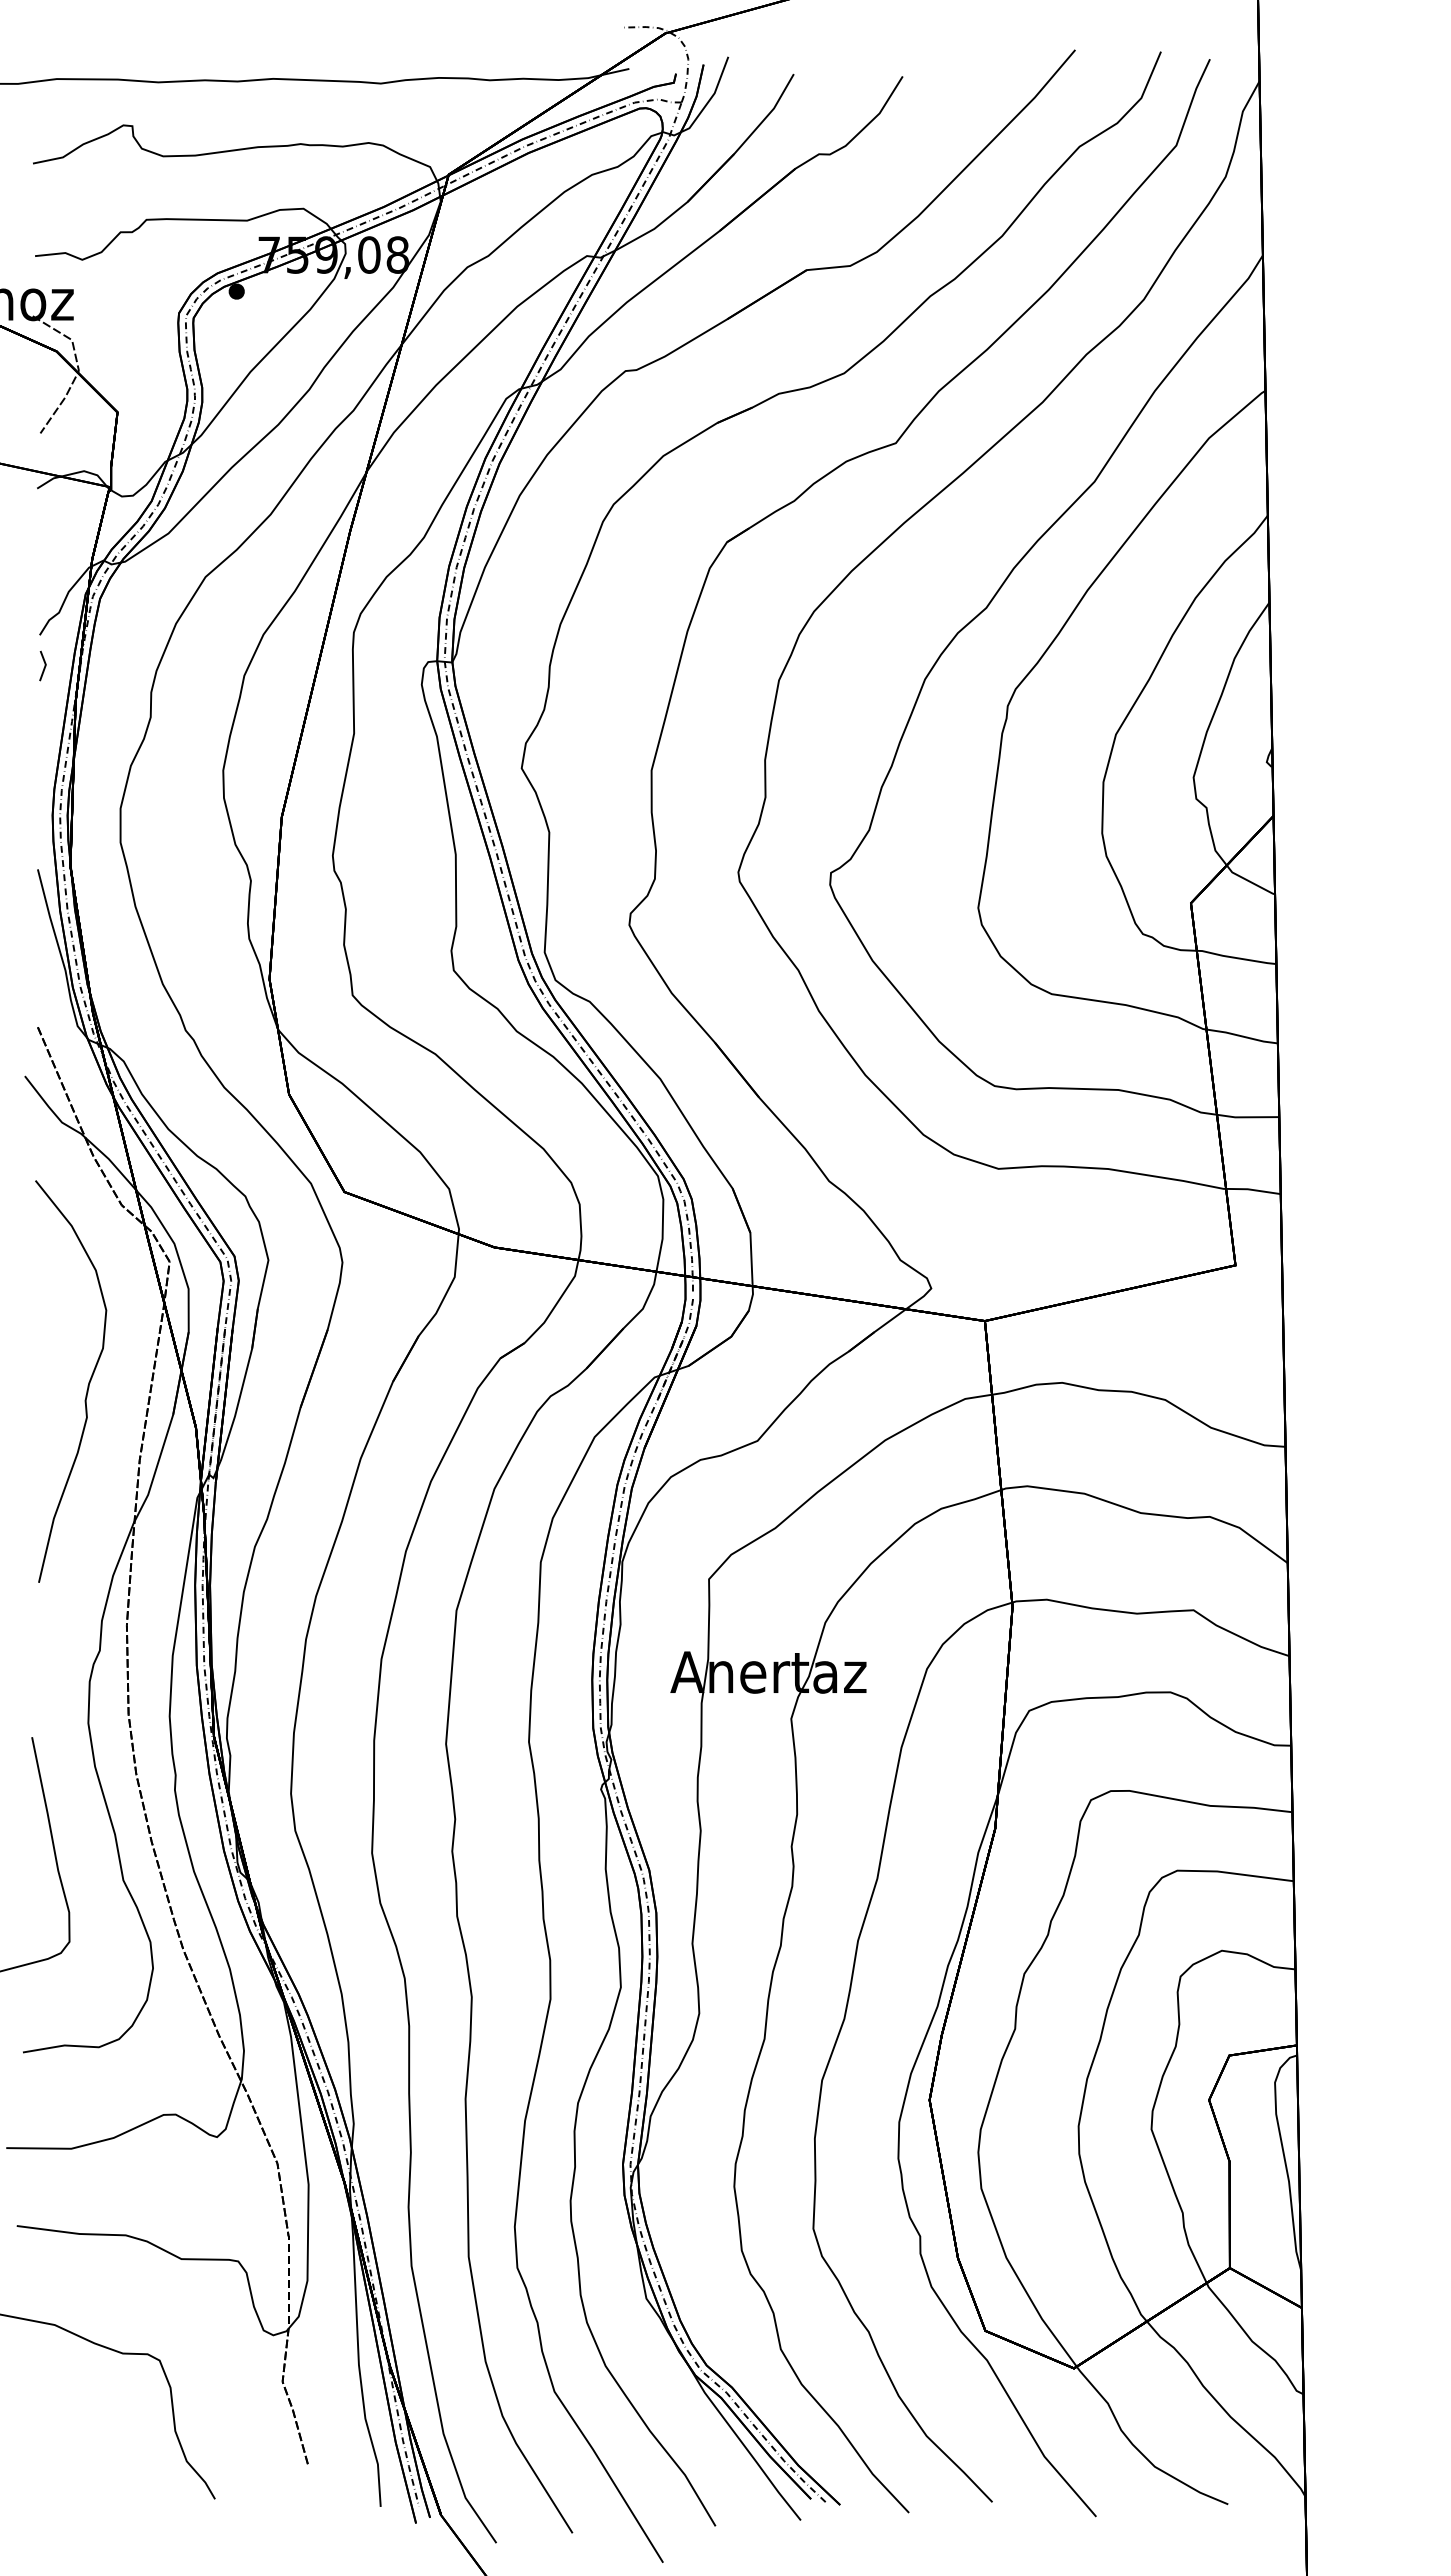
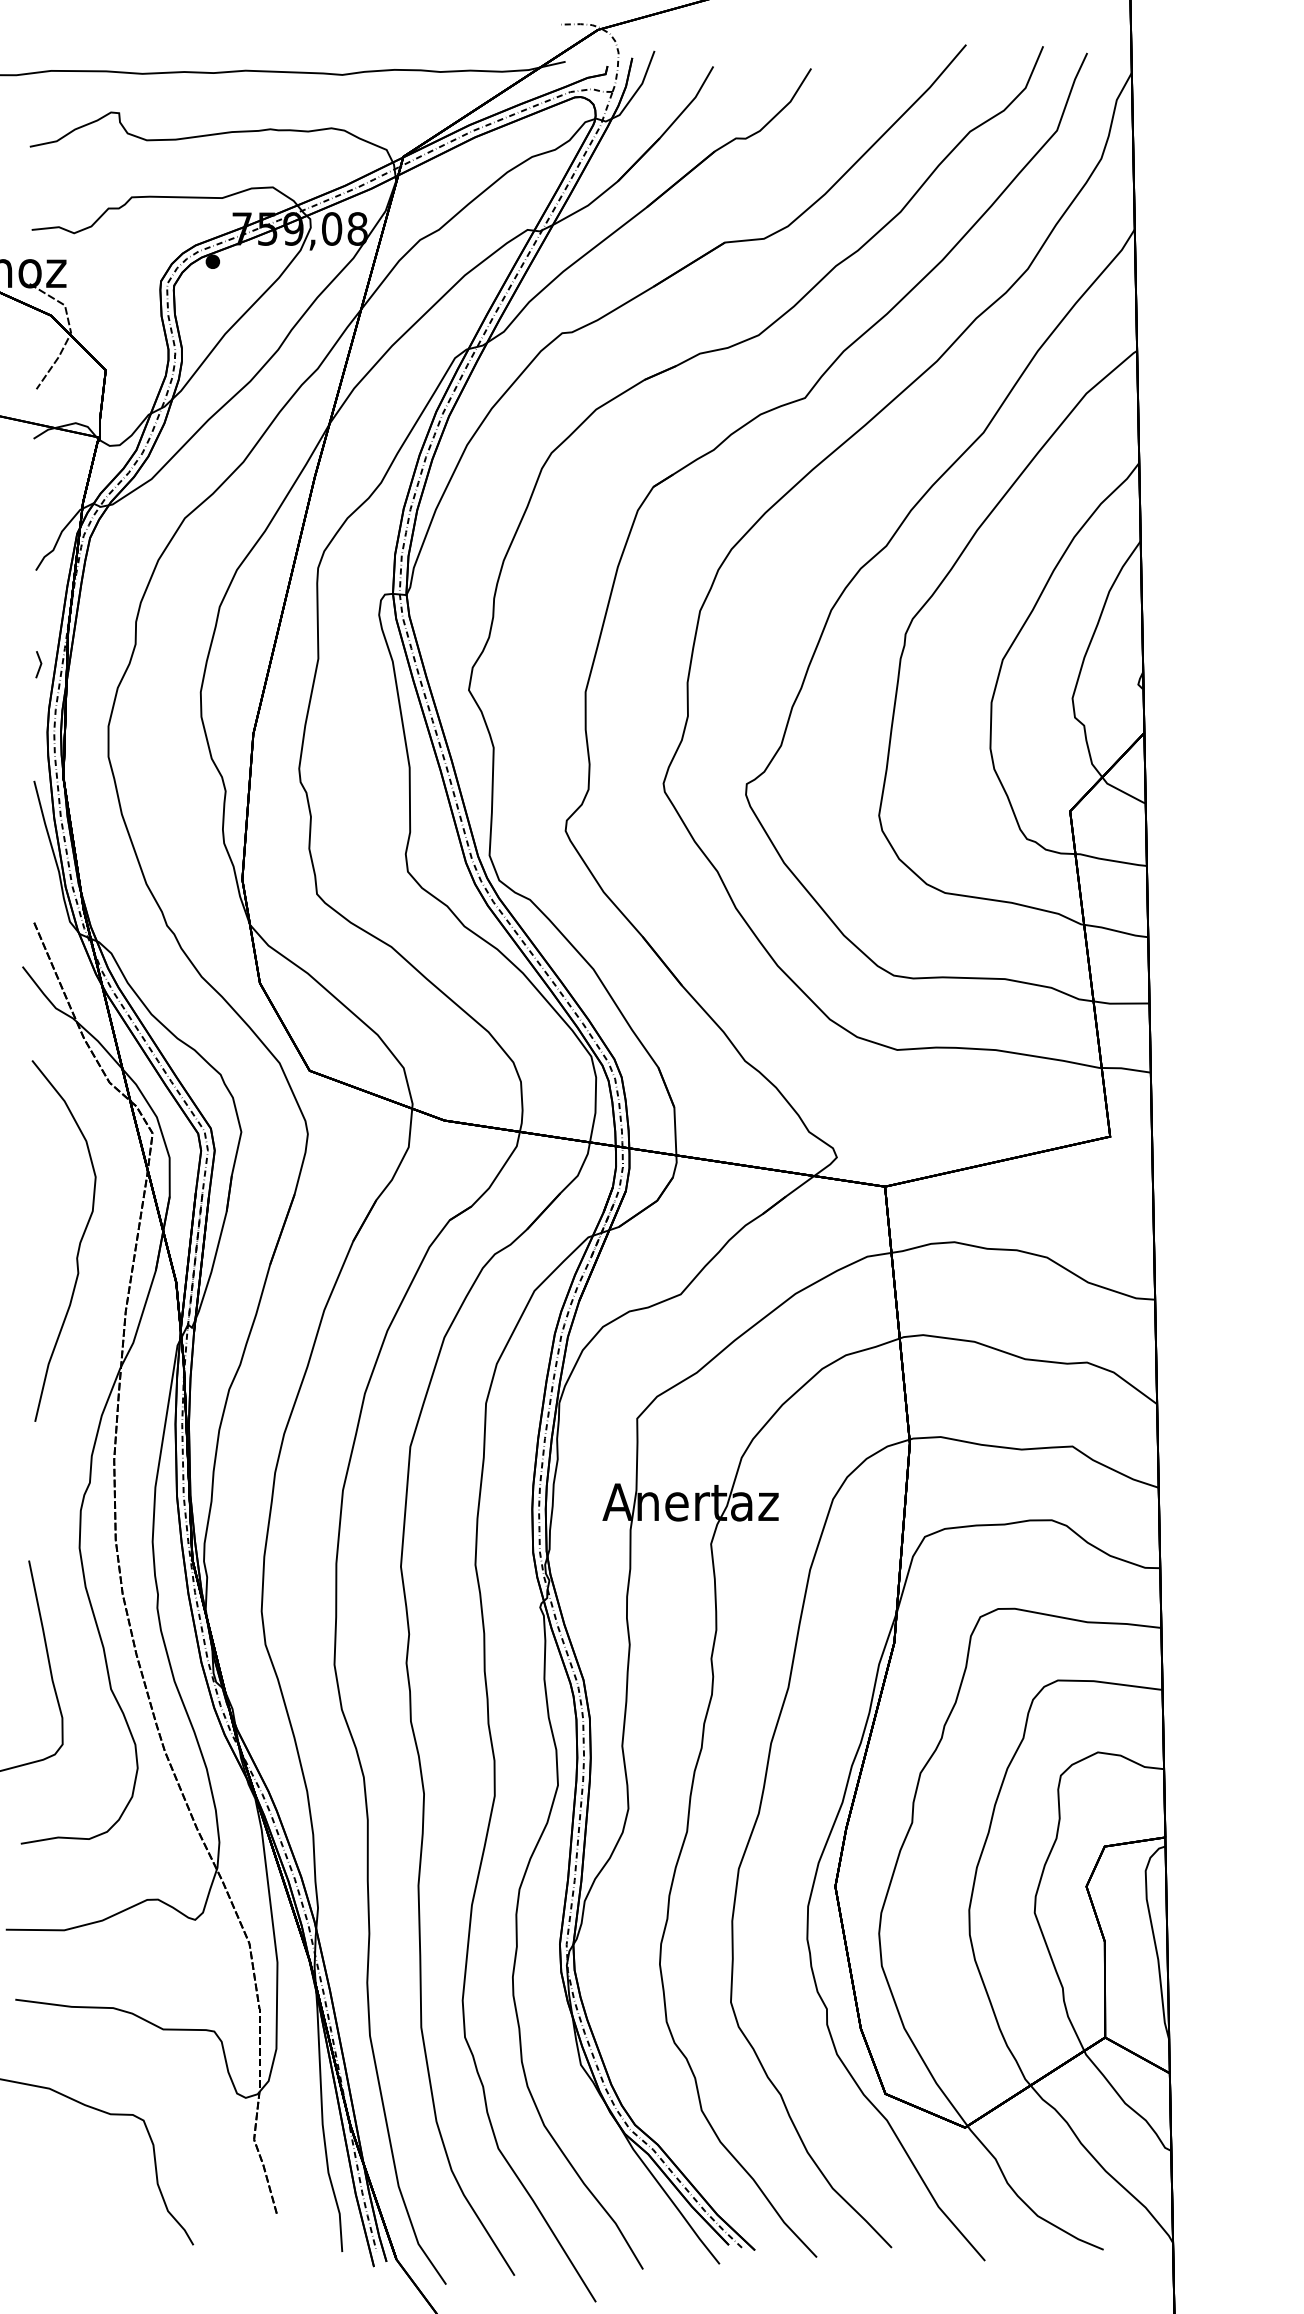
line: (44, 665) -> (40, 664), moved

